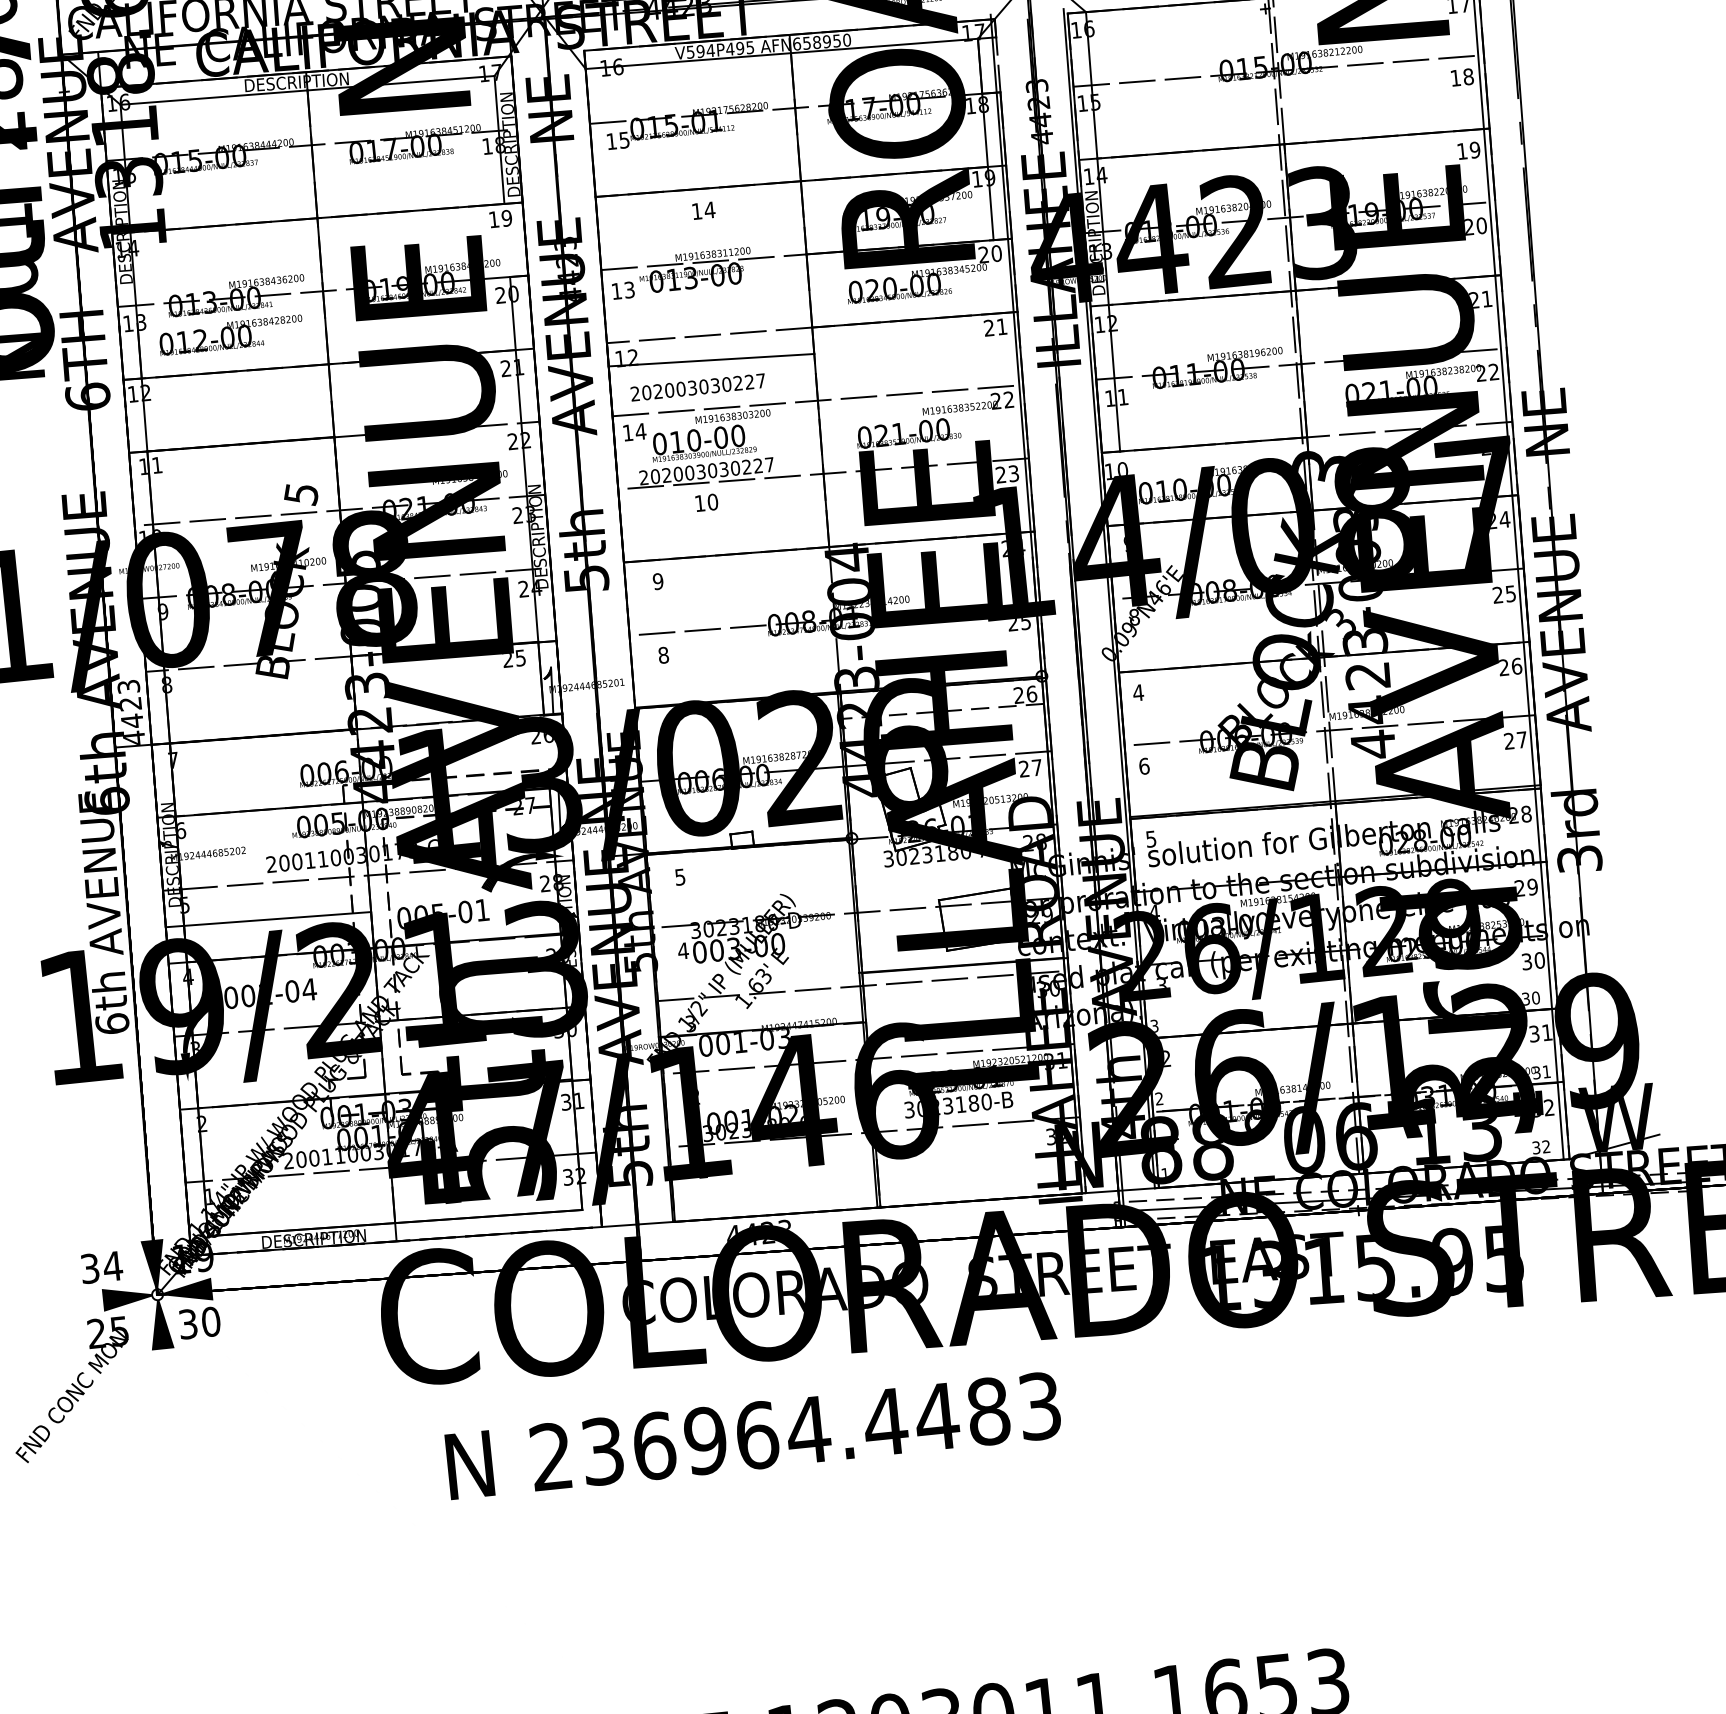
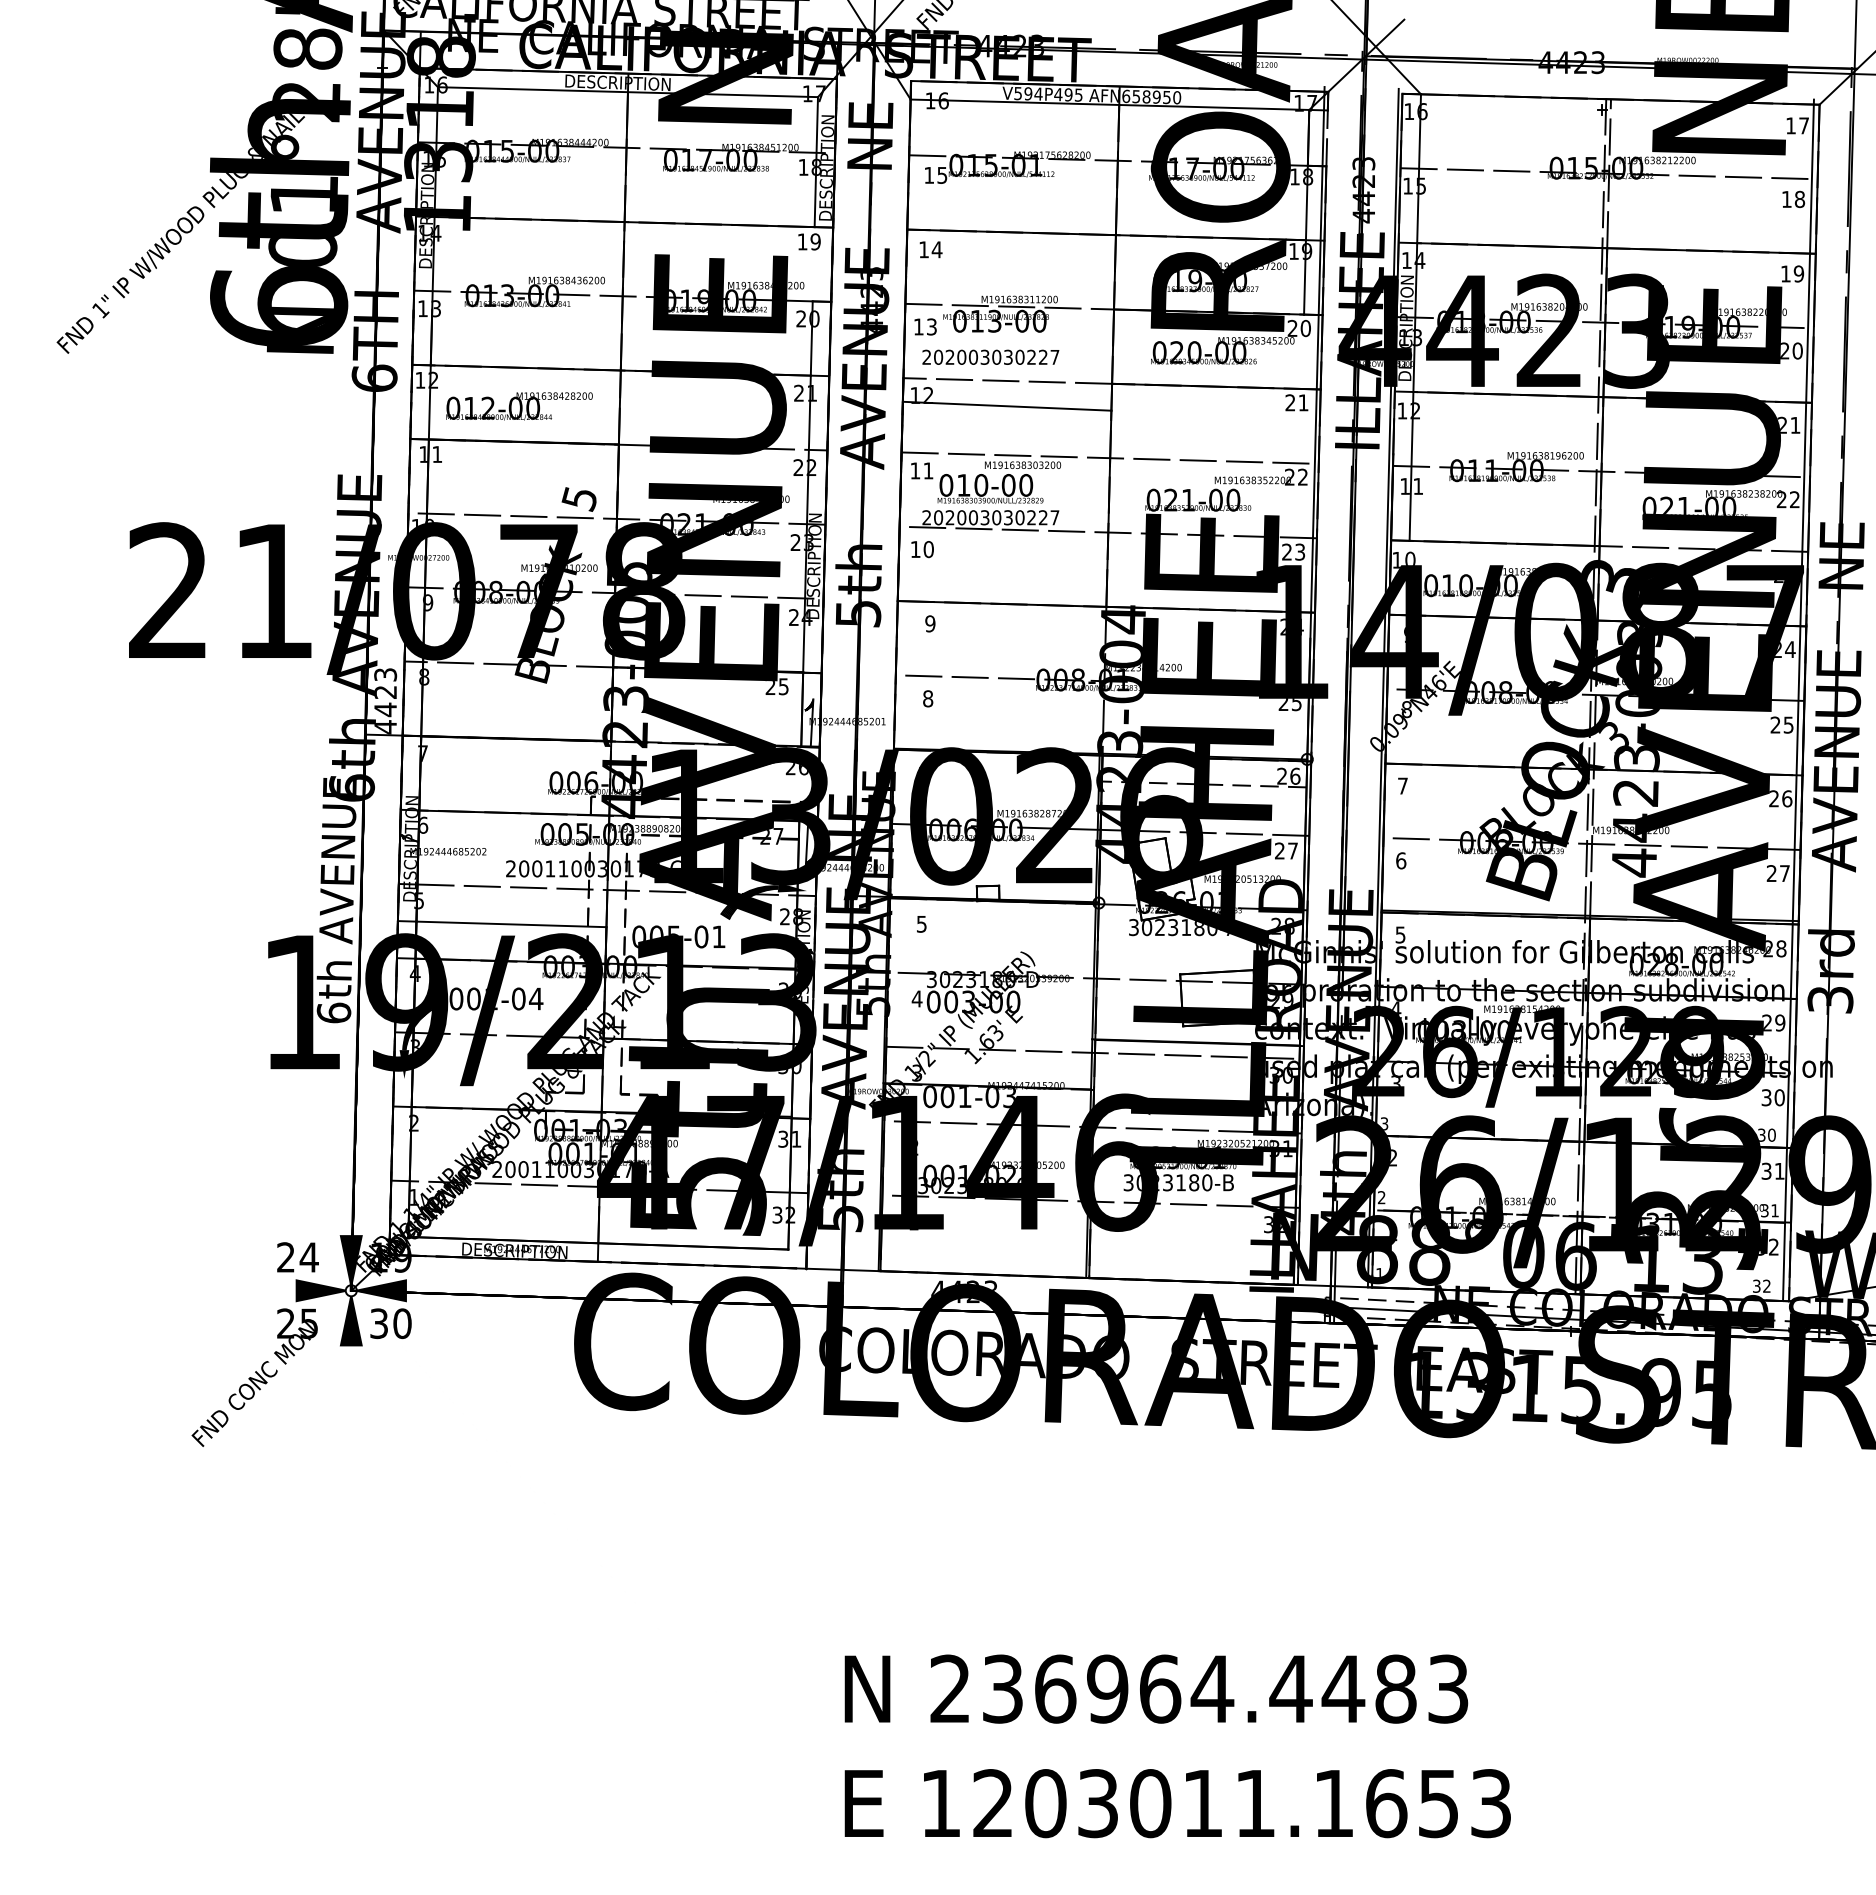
text: (703, 210) -> (930, 249), moved
text: (231, 335) -> (519, 406), moved
text: (697, 386) -> (990, 356), moved
text: (640, 431) -> (928, 470), 14 -> 11
text: (706, 502) -> (922, 549), moved
text: (1137, 692) -> (1402, 785), 4 -> 7
text: (89, 1268) -> (285, 1257), 34 -> 24
text: (753, 1435) -> (1156, 1688), moved

